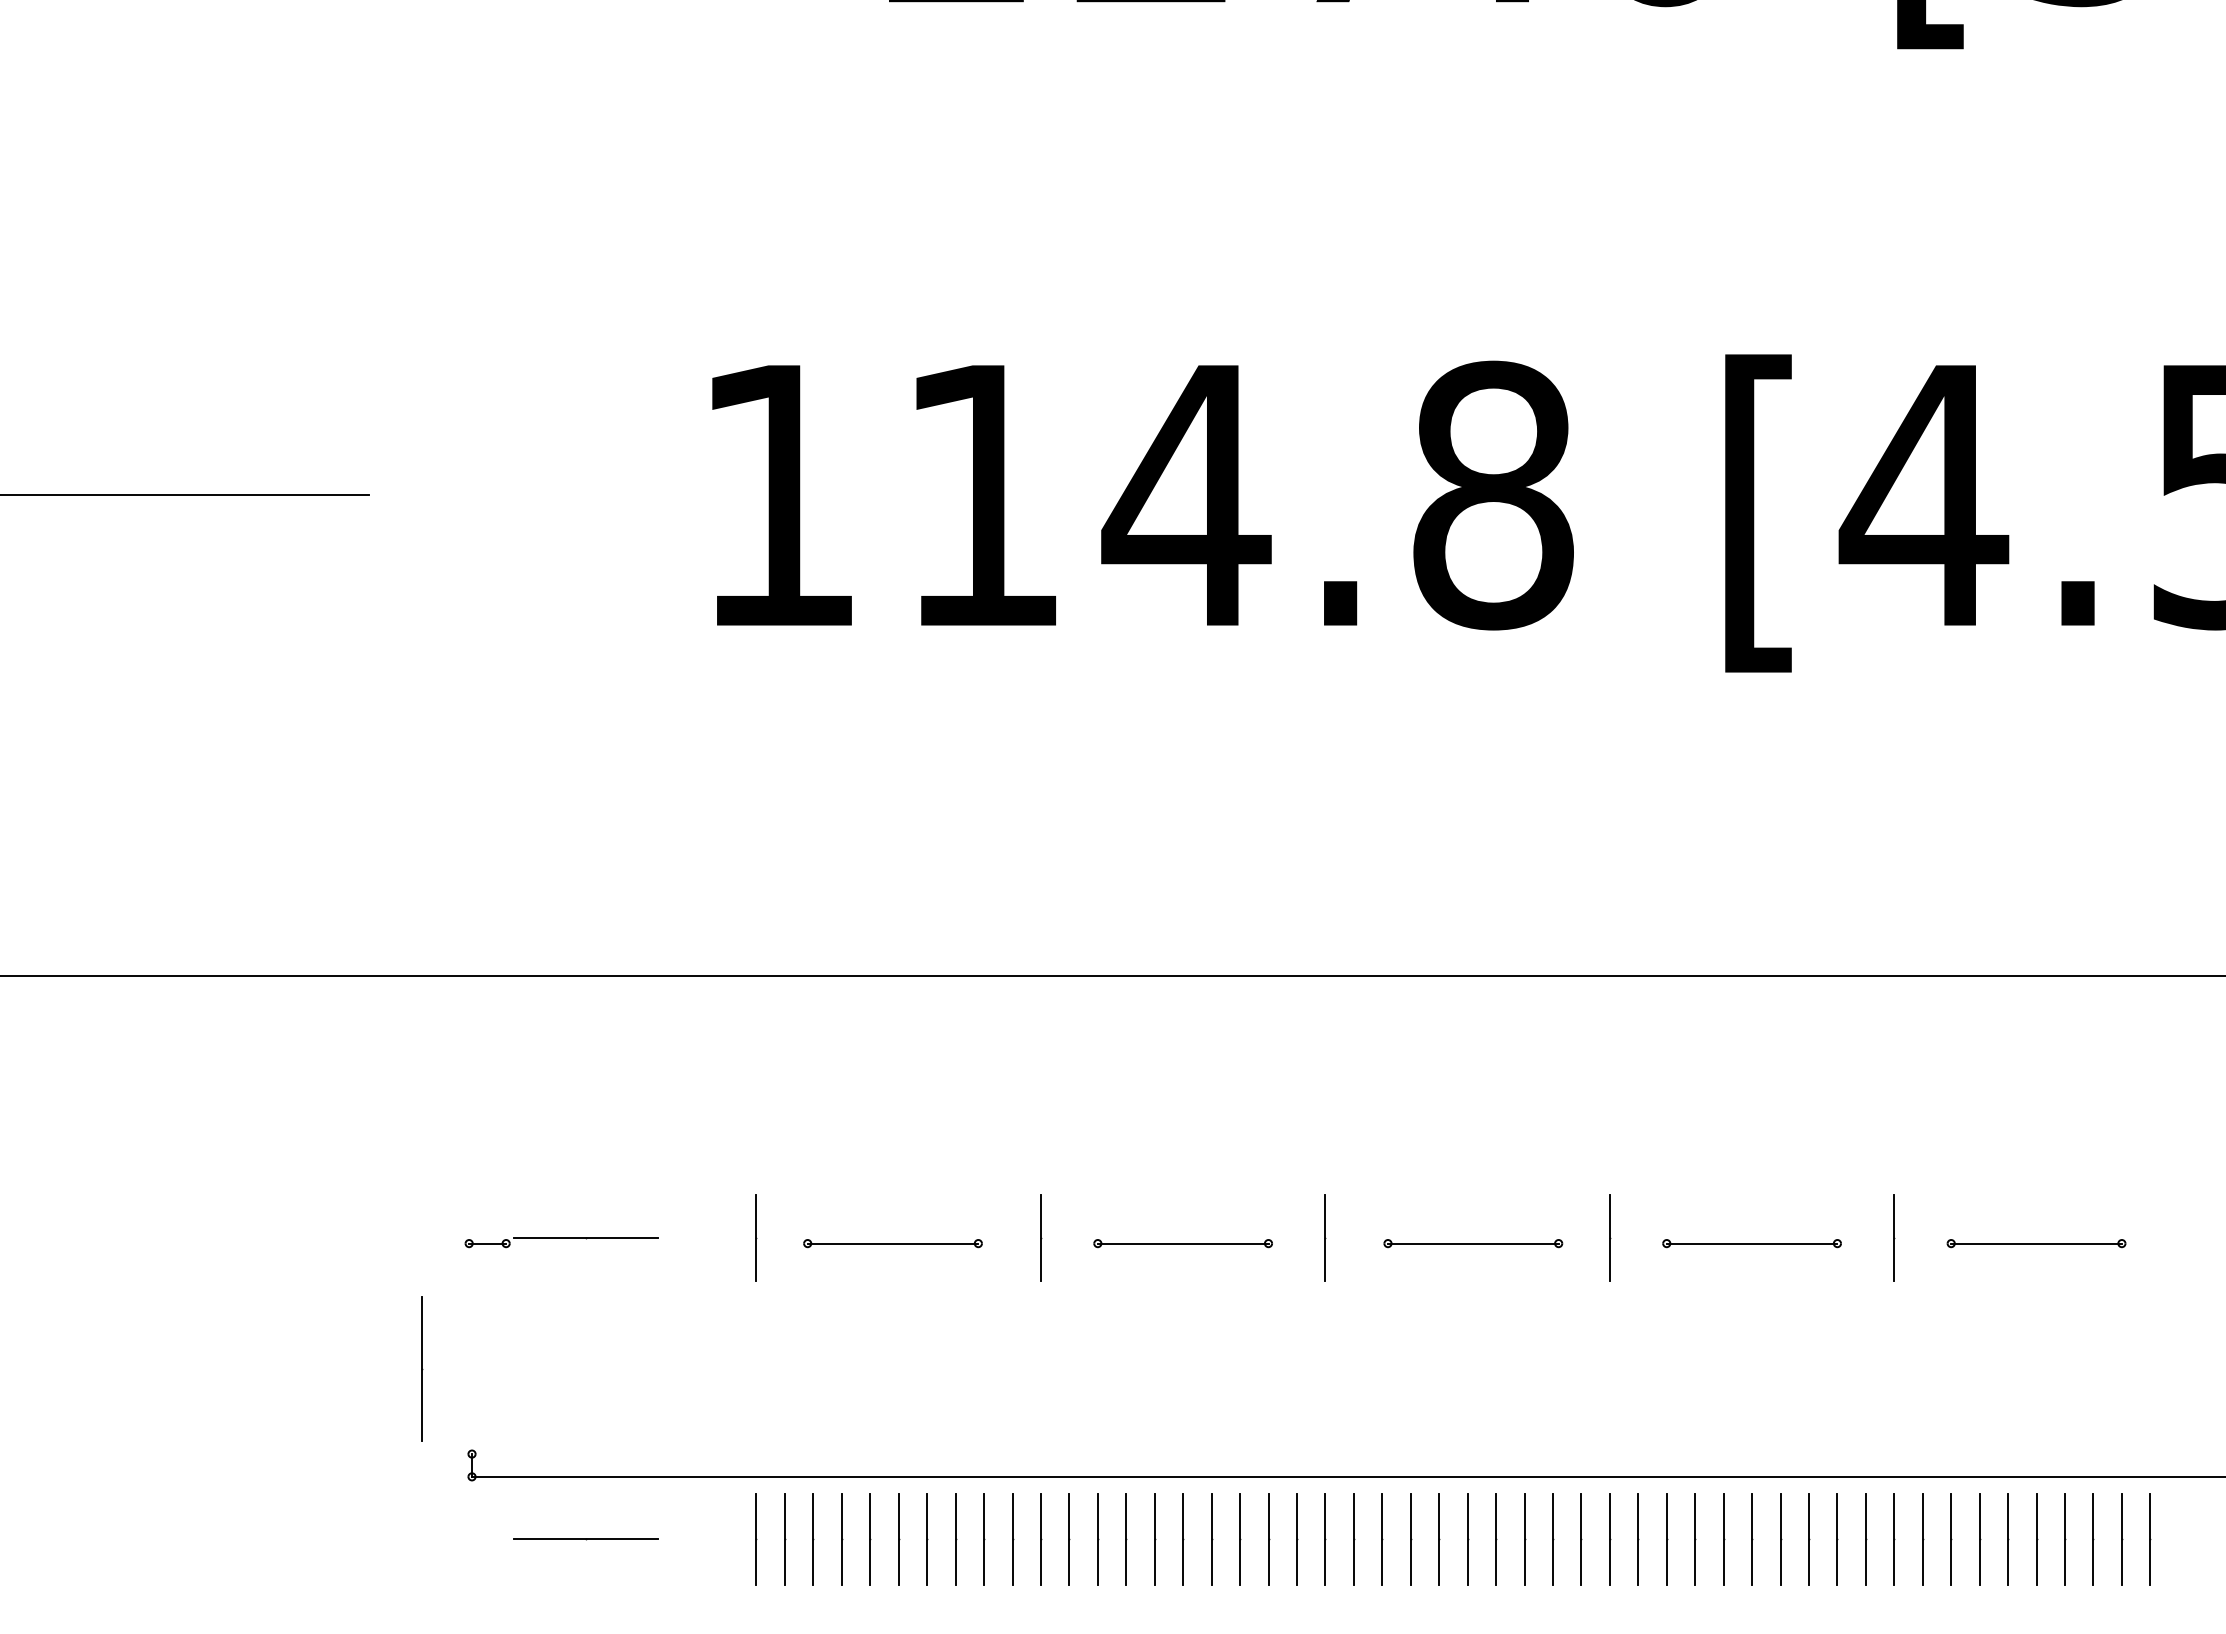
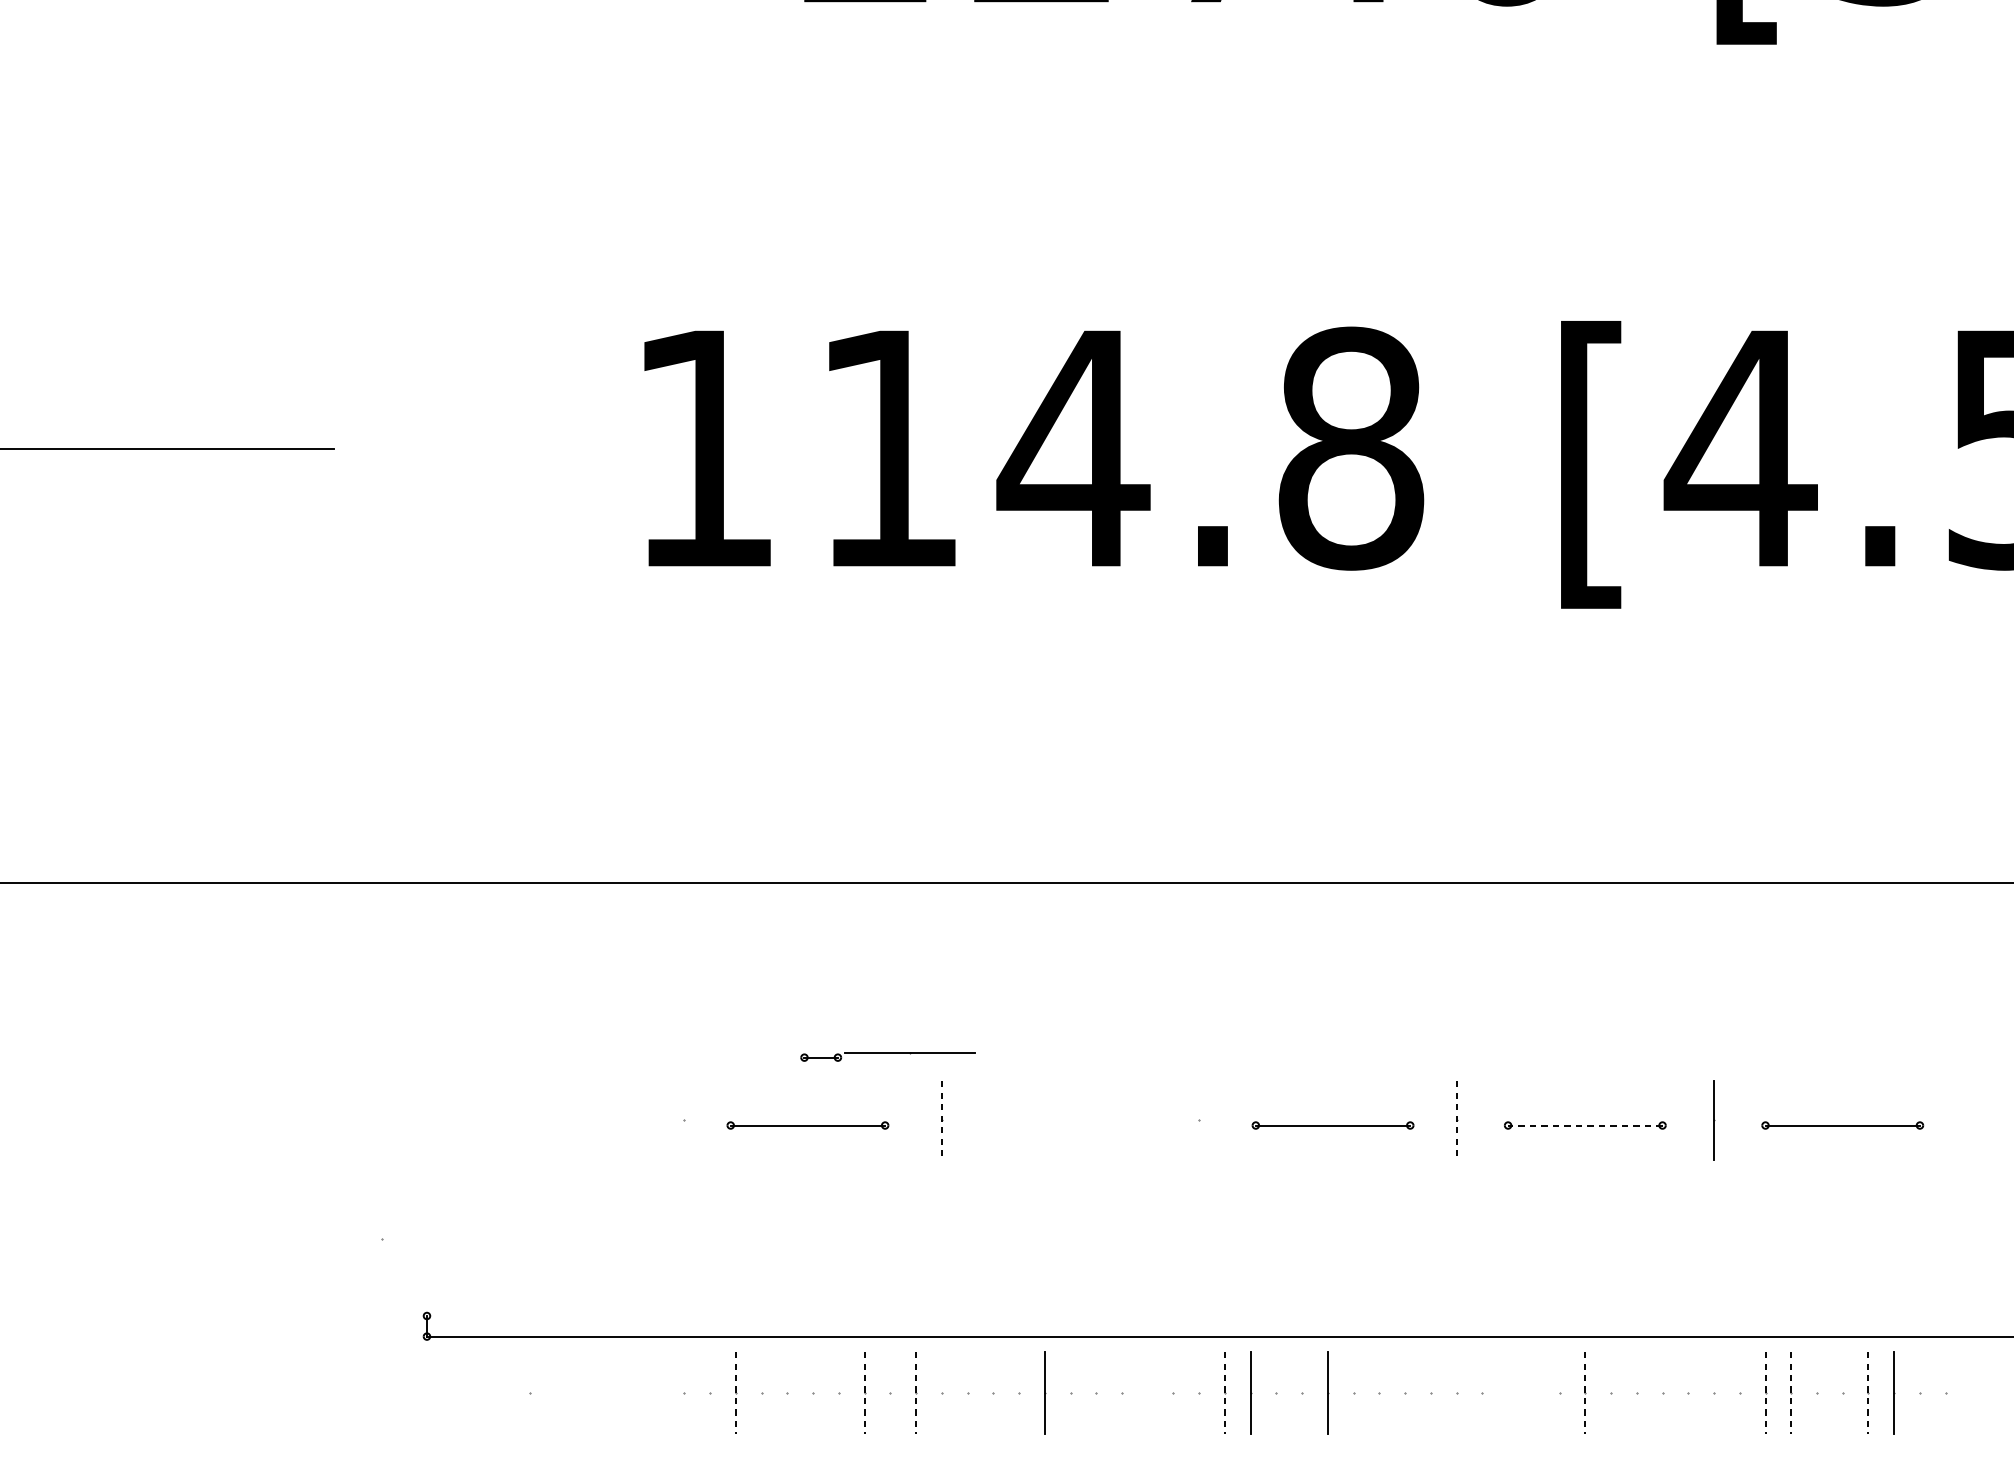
line: (756, 1237) -> (684, 1120), removed
line: (1325, 1237) -> (1199, 1120), removed
line: (1040, 1238) -> (941, 1120), solid -> dashed
line: (1609, 1238) -> (1456, 1120), solid -> dashed
part: (561, 1242) -> (888, 1056), moved
part: (1182, 1243) -> (1069, 1125), removed
line: (1751, 1243) -> (1584, 1125), solid -> dashed
line: (422, 1368) -> (382, 1238), removed
line: (756, 1538) -> (684, 1392), removed
line: (784, 1538) -> (709, 1392), removed
line: (841, 1538) -> (761, 1392), removed
line: (870, 1538) -> (787, 1392), removed
line: (898, 1538) -> (812, 1392), removed
line: (927, 1538) -> (839, 1392), removed
line: (984, 1538) -> (890, 1392), removed
line: (1040, 1538) -> (941, 1392), removed
line: (1069, 1538) -> (967, 1392), removed
line: (1097, 1538) -> (992, 1392), removed
line: (1126, 1538) -> (1019, 1392), removed
line: (1183, 1538) -> (1070, 1392), removed
line: (1211, 1538) -> (1096, 1392), removed
line: (1240, 1538) -> (1122, 1392), removed
line: (1296, 1538) -> (1173, 1392), removed
line: (1325, 1538) -> (1199, 1392), removed
line: (1410, 1538) -> (1276, 1392), removed
line: (1439, 1538) -> (1302, 1392), removed
line: (1496, 1538) -> (1354, 1392), removed
line: (1524, 1538) -> (1379, 1392), removed
line: (1552, 1538) -> (1404, 1392), removed
line: (1581, 1538) -> (1430, 1392), removed
line: (1609, 1538) -> (1456, 1392), removed
line: (1638, 1538) -> (1482, 1392), removed
line: (1723, 1538) -> (1559, 1392), removed
line: (1780, 1538) -> (1611, 1392), removed
line: (1808, 1538) -> (1636, 1392), removed
line: (1837, 1538) -> (1662, 1392), removed
line: (1865, 1538) -> (1687, 1392), removed
line: (1894, 1538) -> (1714, 1392), removed
line: (1922, 1538) -> (1739, 1392), removed
line: (2008, 1538) -> (1817, 1392), removed
line: (2036, 1538) -> (1842, 1392), removed
line: (2121, 1538) -> (1919, 1392), removed
line: (2150, 1538) -> (1945, 1392), removed
line: (585, 1539) -> (529, 1393), removed
line: (813, 1539) -> (735, 1393), solid -> dashed
line: (955, 1539) -> (864, 1393), solid -> dashed
line: (1012, 1539) -> (916, 1393), solid -> dashed
line: (1269, 1539) -> (1148, 1393), removed
line: (1353, 1539) -> (1224, 1393), solid -> dashed
line: (1667, 1539) -> (1508, 1393), removed
line: (1695, 1539) -> (1534, 1393), removed
line: (1752, 1539) -> (1585, 1393), solid -> dashed
line: (1951, 1539) -> (1765, 1393), solid -> dashed
line: (1979, 1539) -> (1791, 1393), solid -> dashed
line: (2065, 1539) -> (1868, 1393), solid -> dashed

